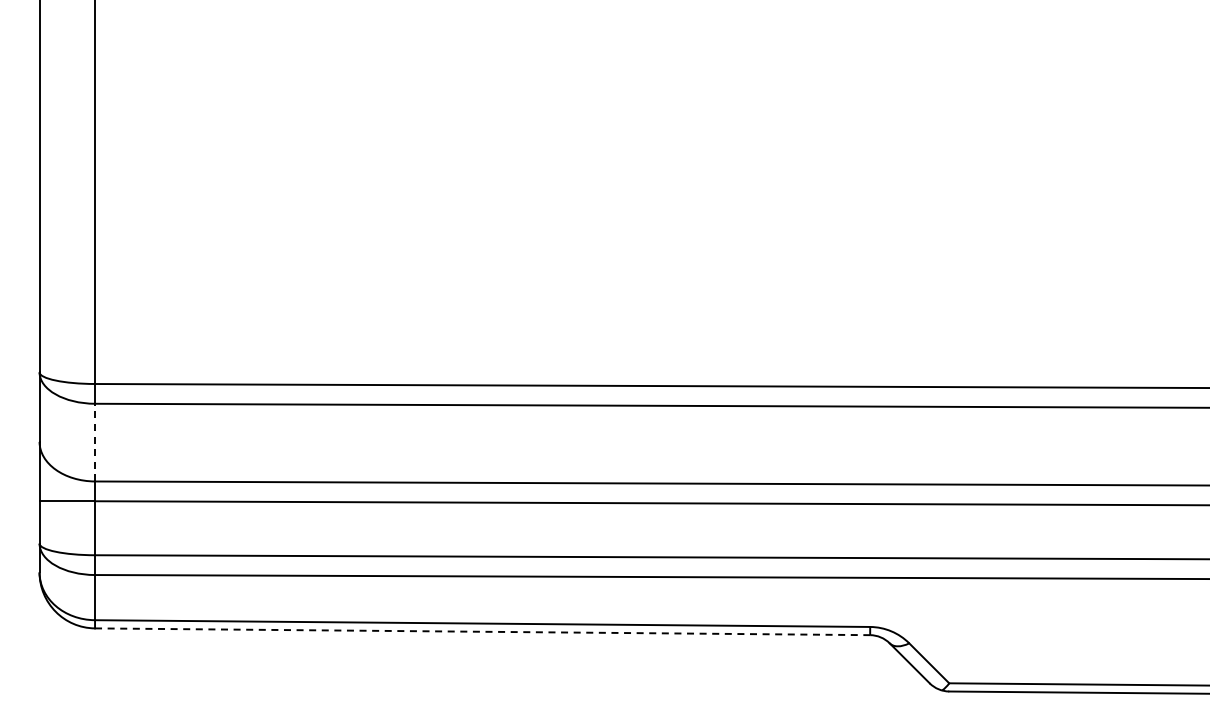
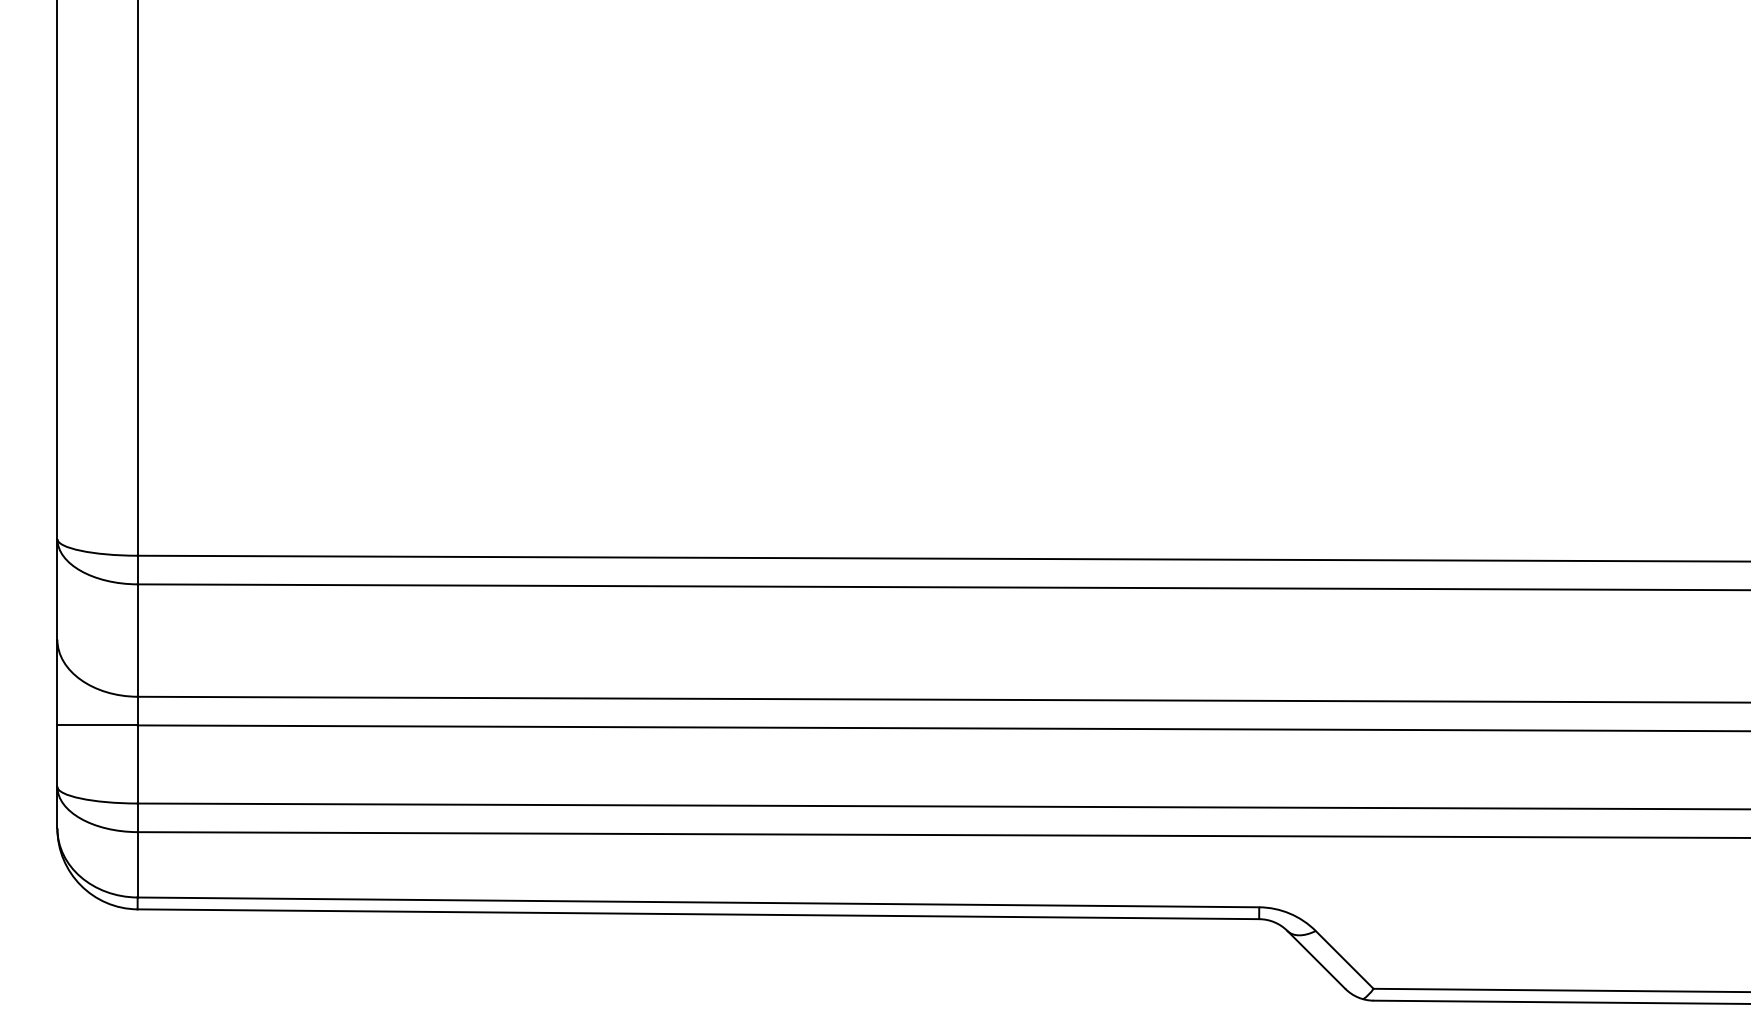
line: (95, 442) -> (138, 640), dashed -> solid
line: (482, 631) -> (698, 913), dashed -> solid

